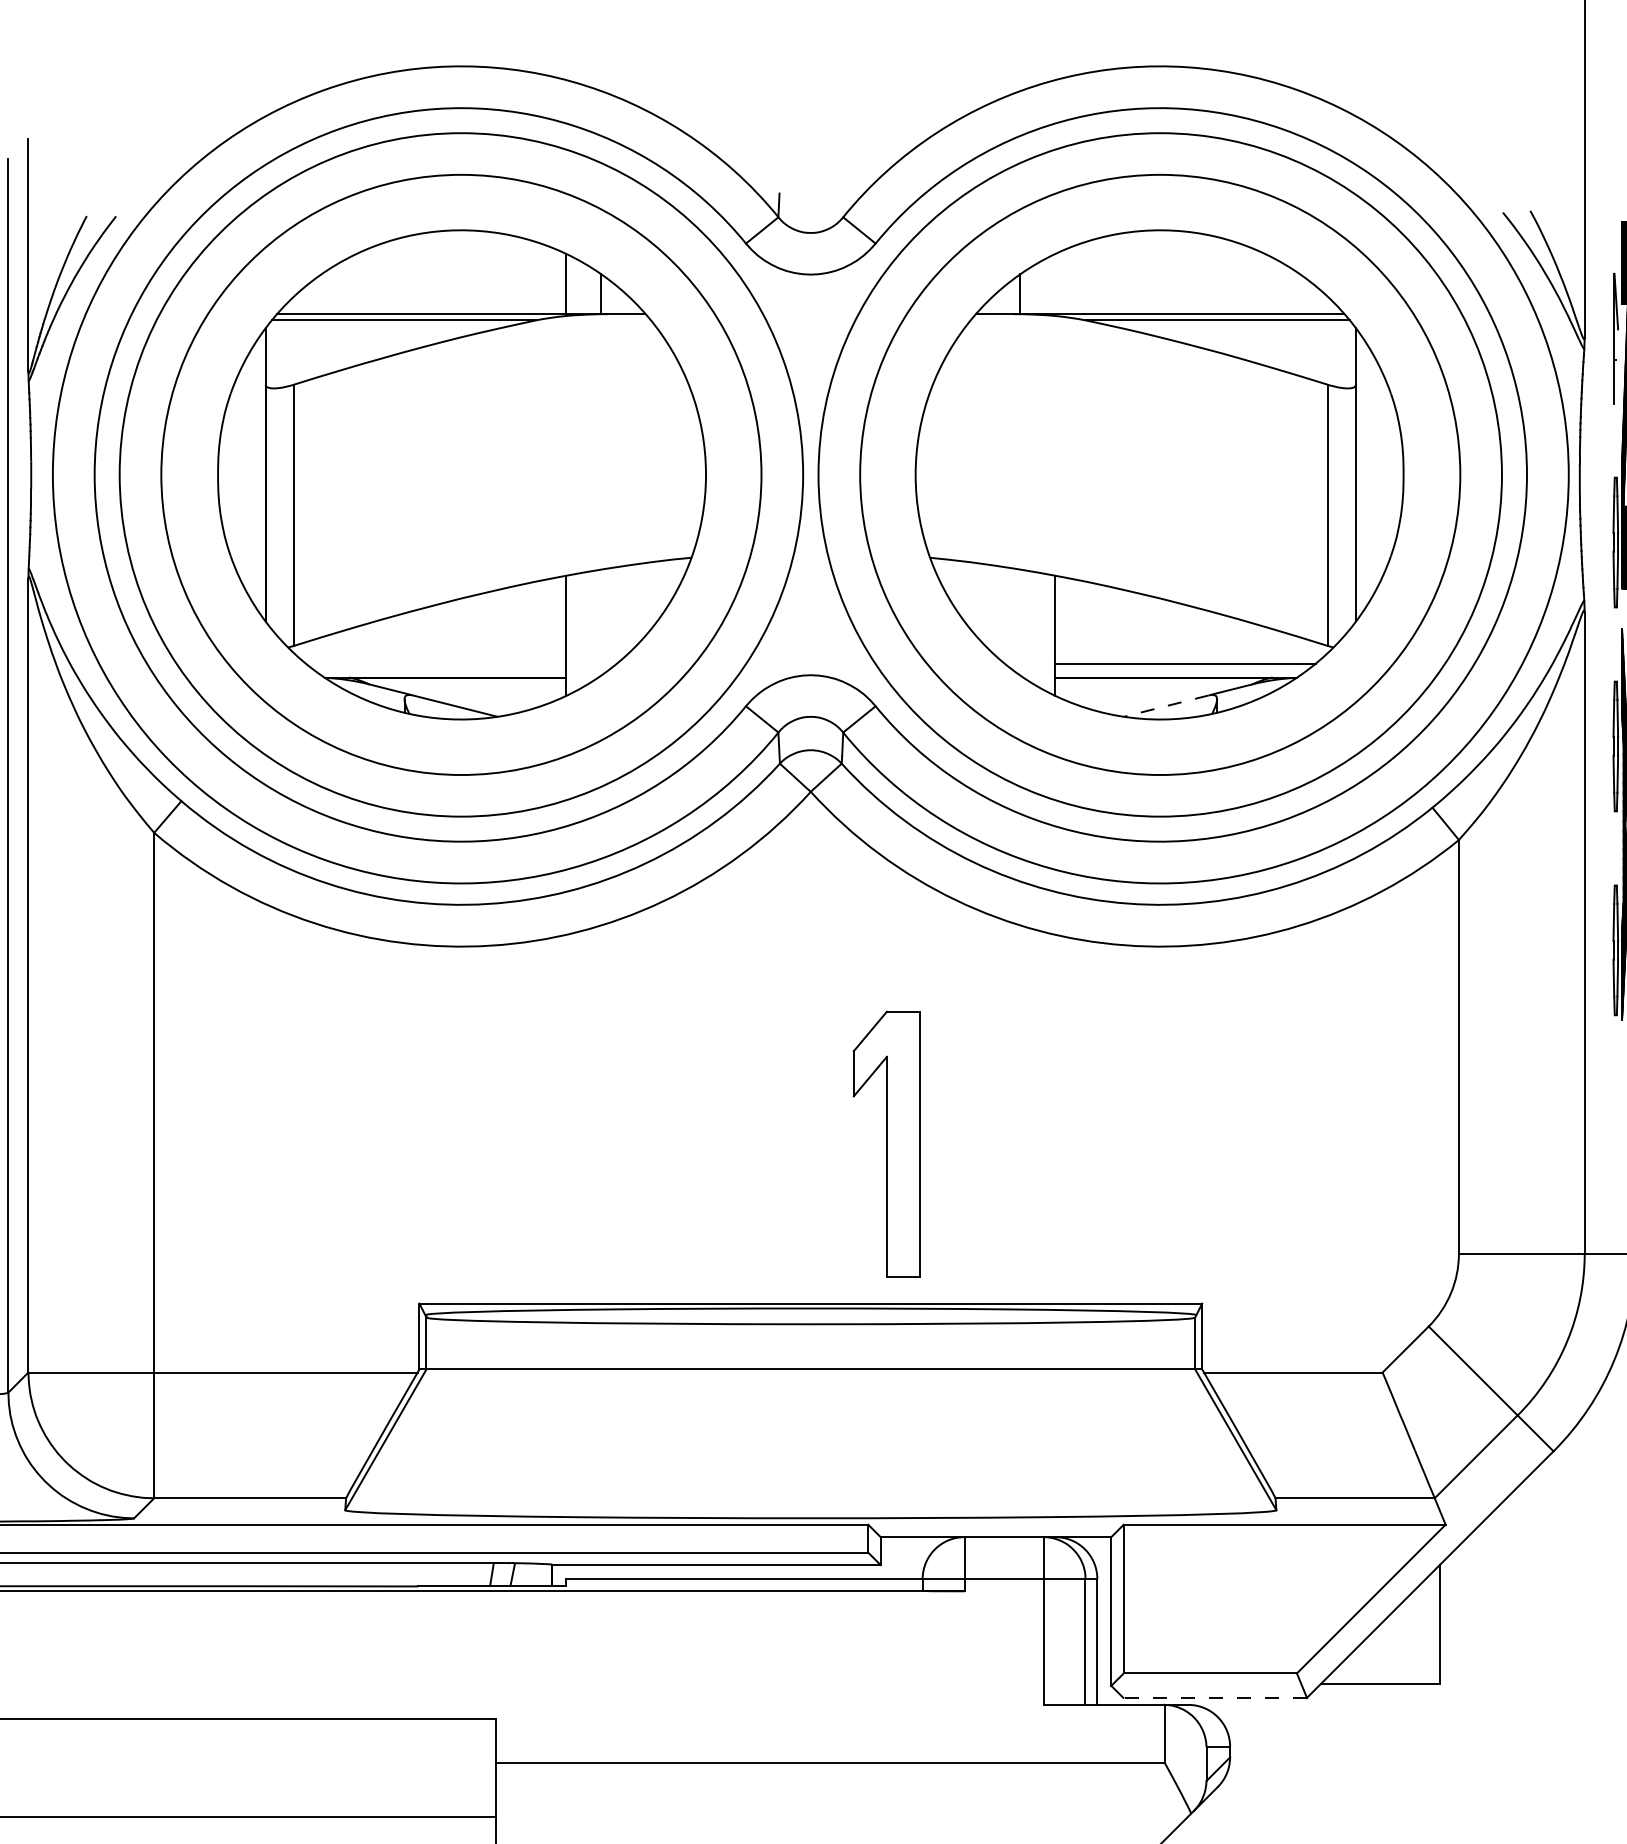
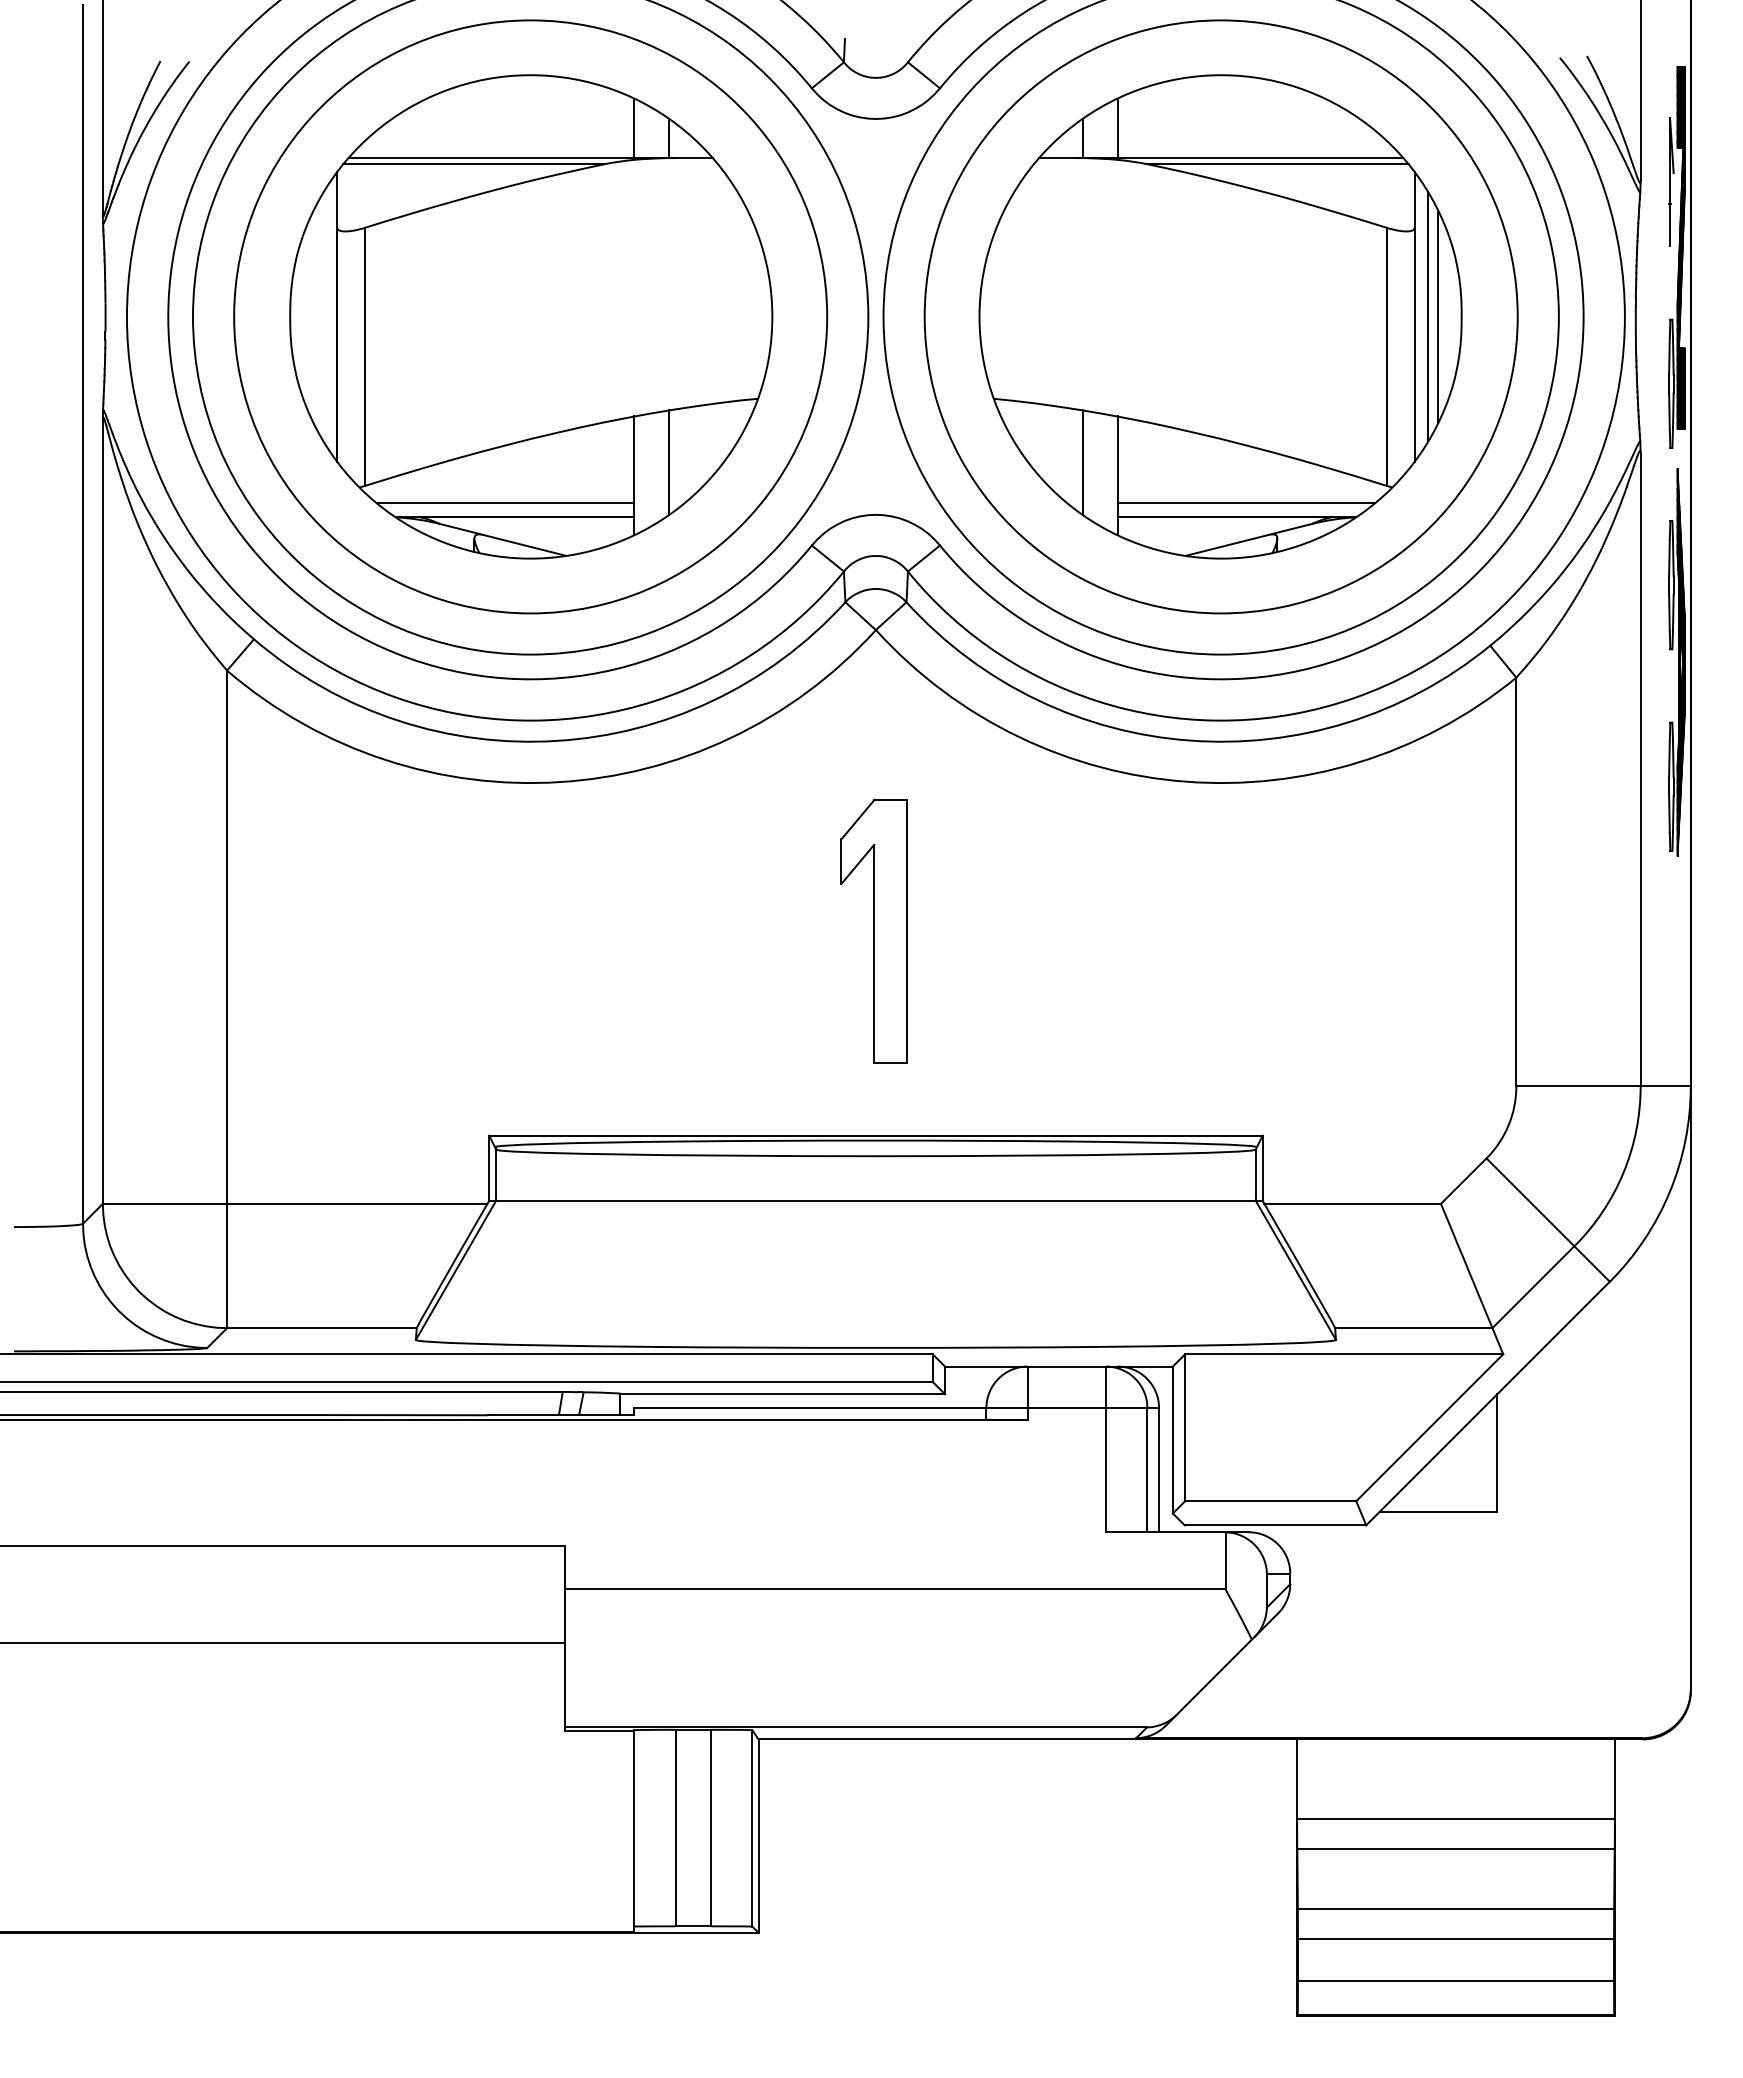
line: (1055, 284) -> (1117, 128), added
line: (1370, 474) -> (1428, 316), added
line: (1380, 474) -> (1438, 316), added
line: (600, 622) -> (668, 462), added
line: (1020, 622) -> (1083, 462), added
line: (435, 663) -> (505, 503), added
line: (1166, 706) -> (1227, 545), dashed -> solid
part: (886, 1144) -> (873, 931), moved
line: (1215, 1698) -> (1275, 1525), dashed -> solid

